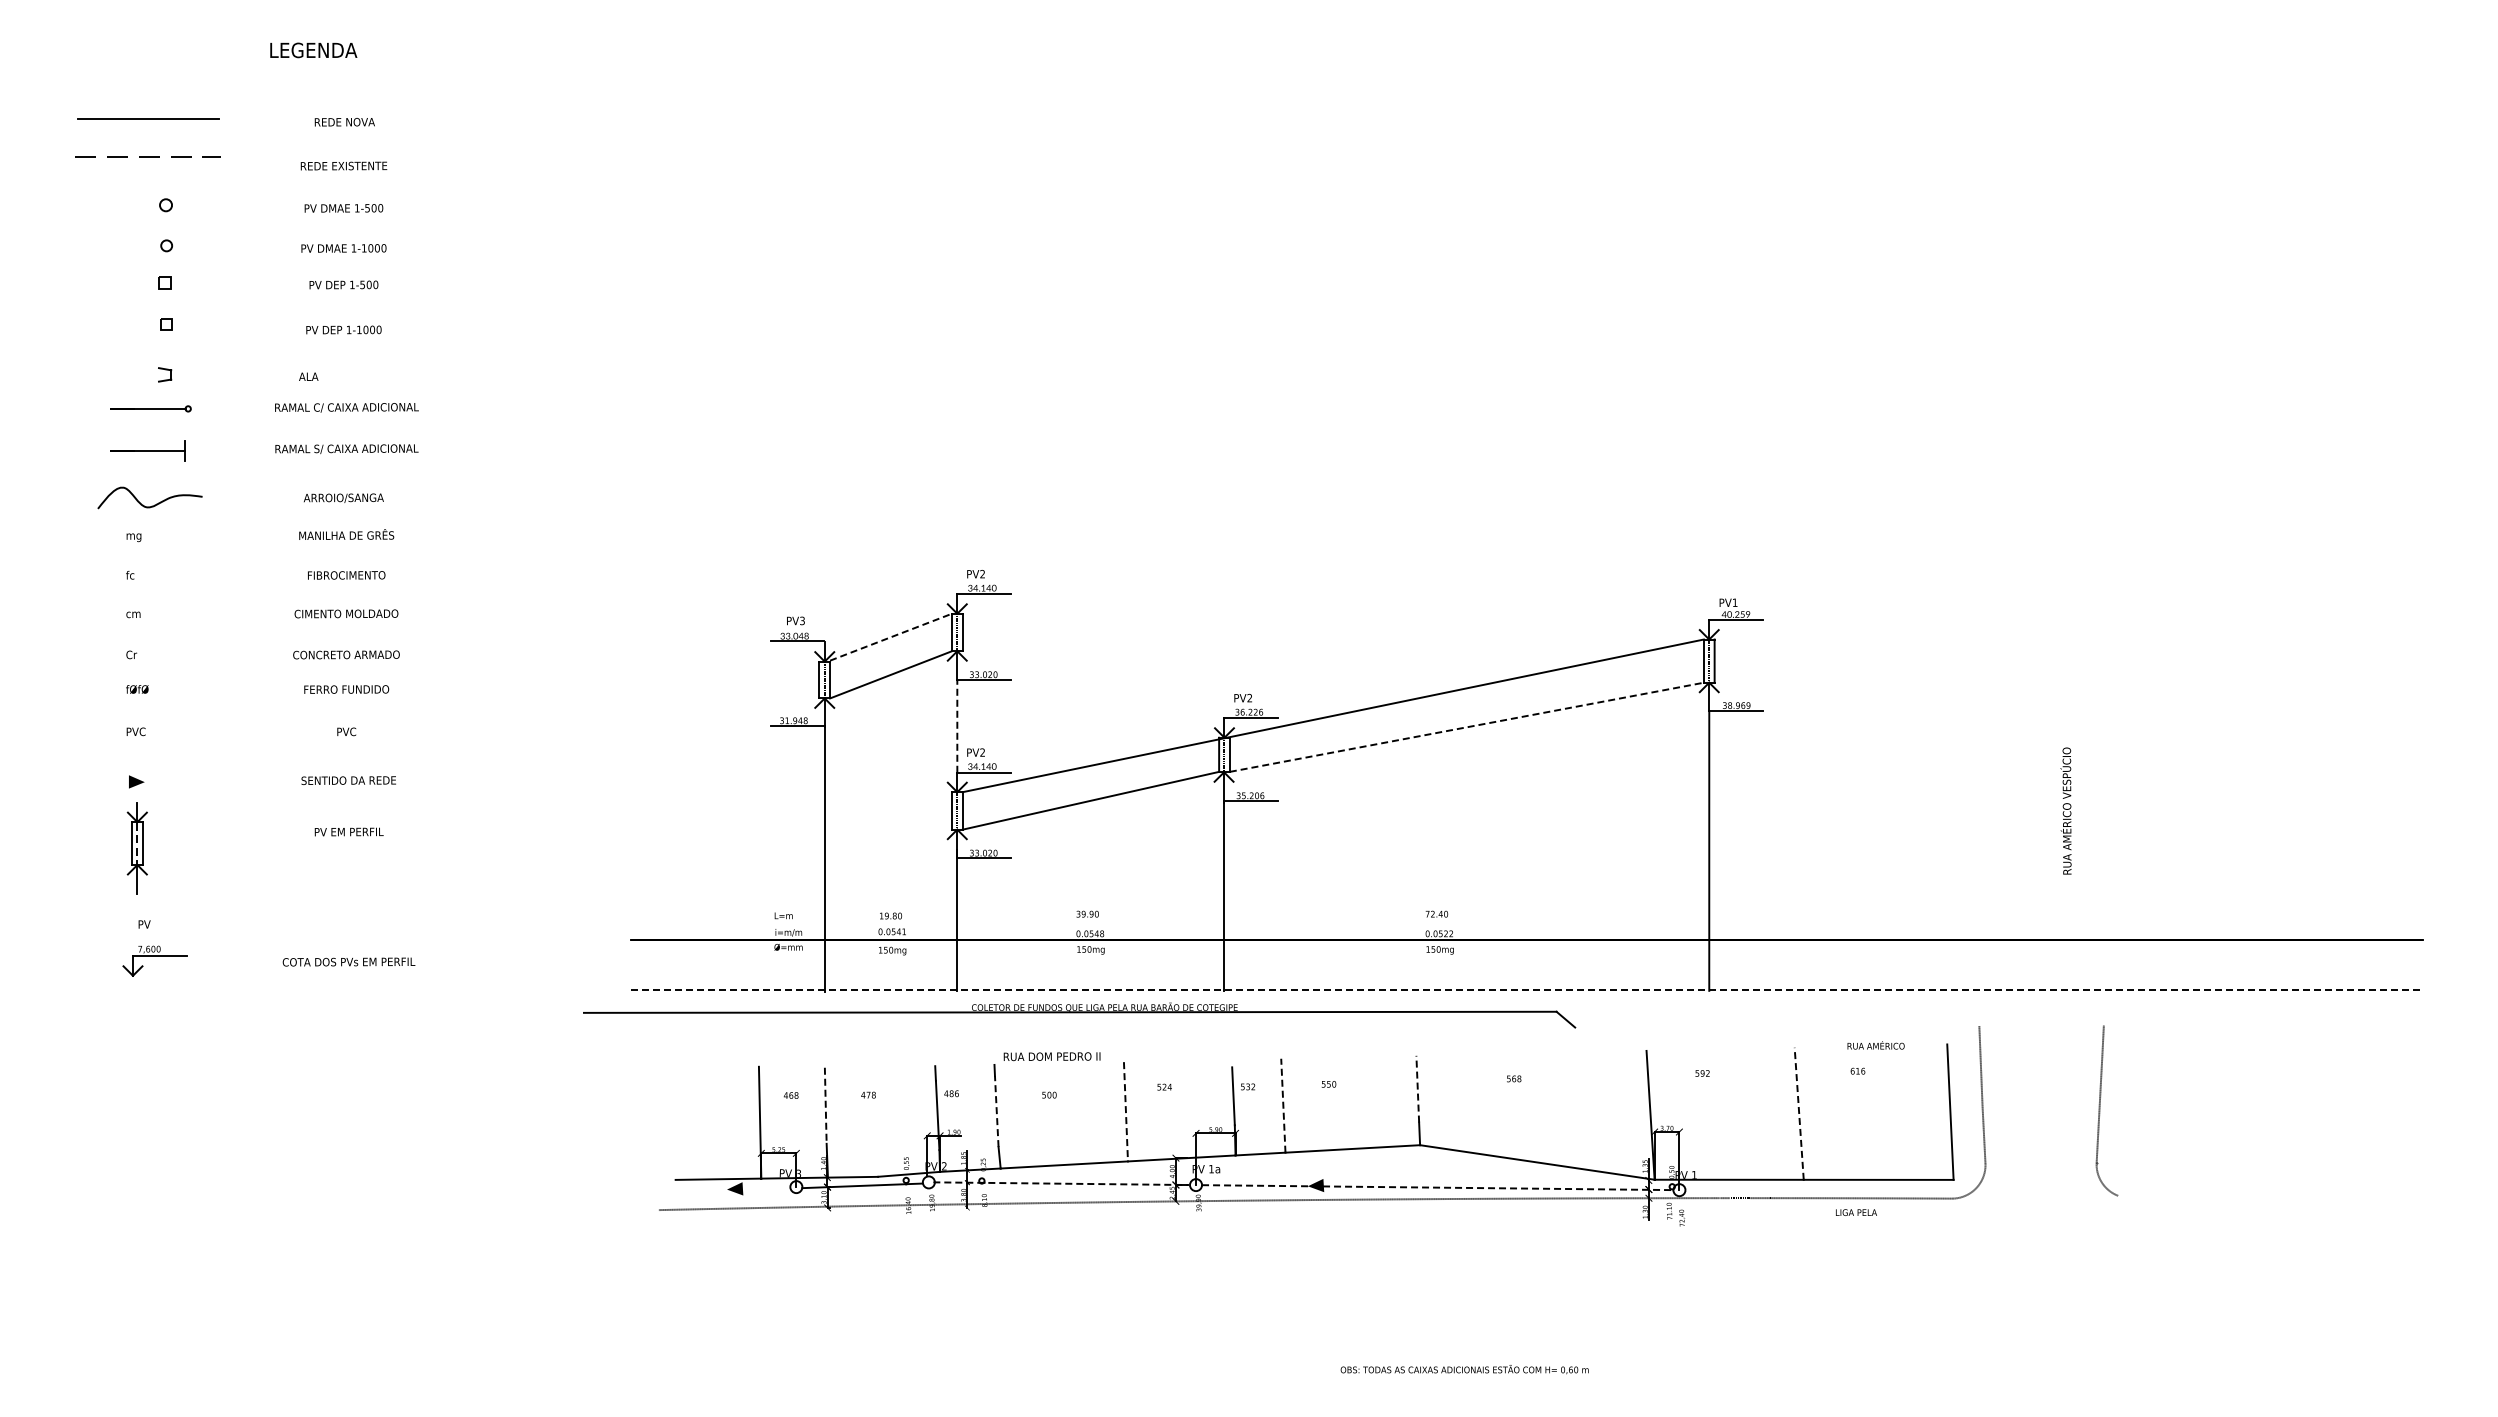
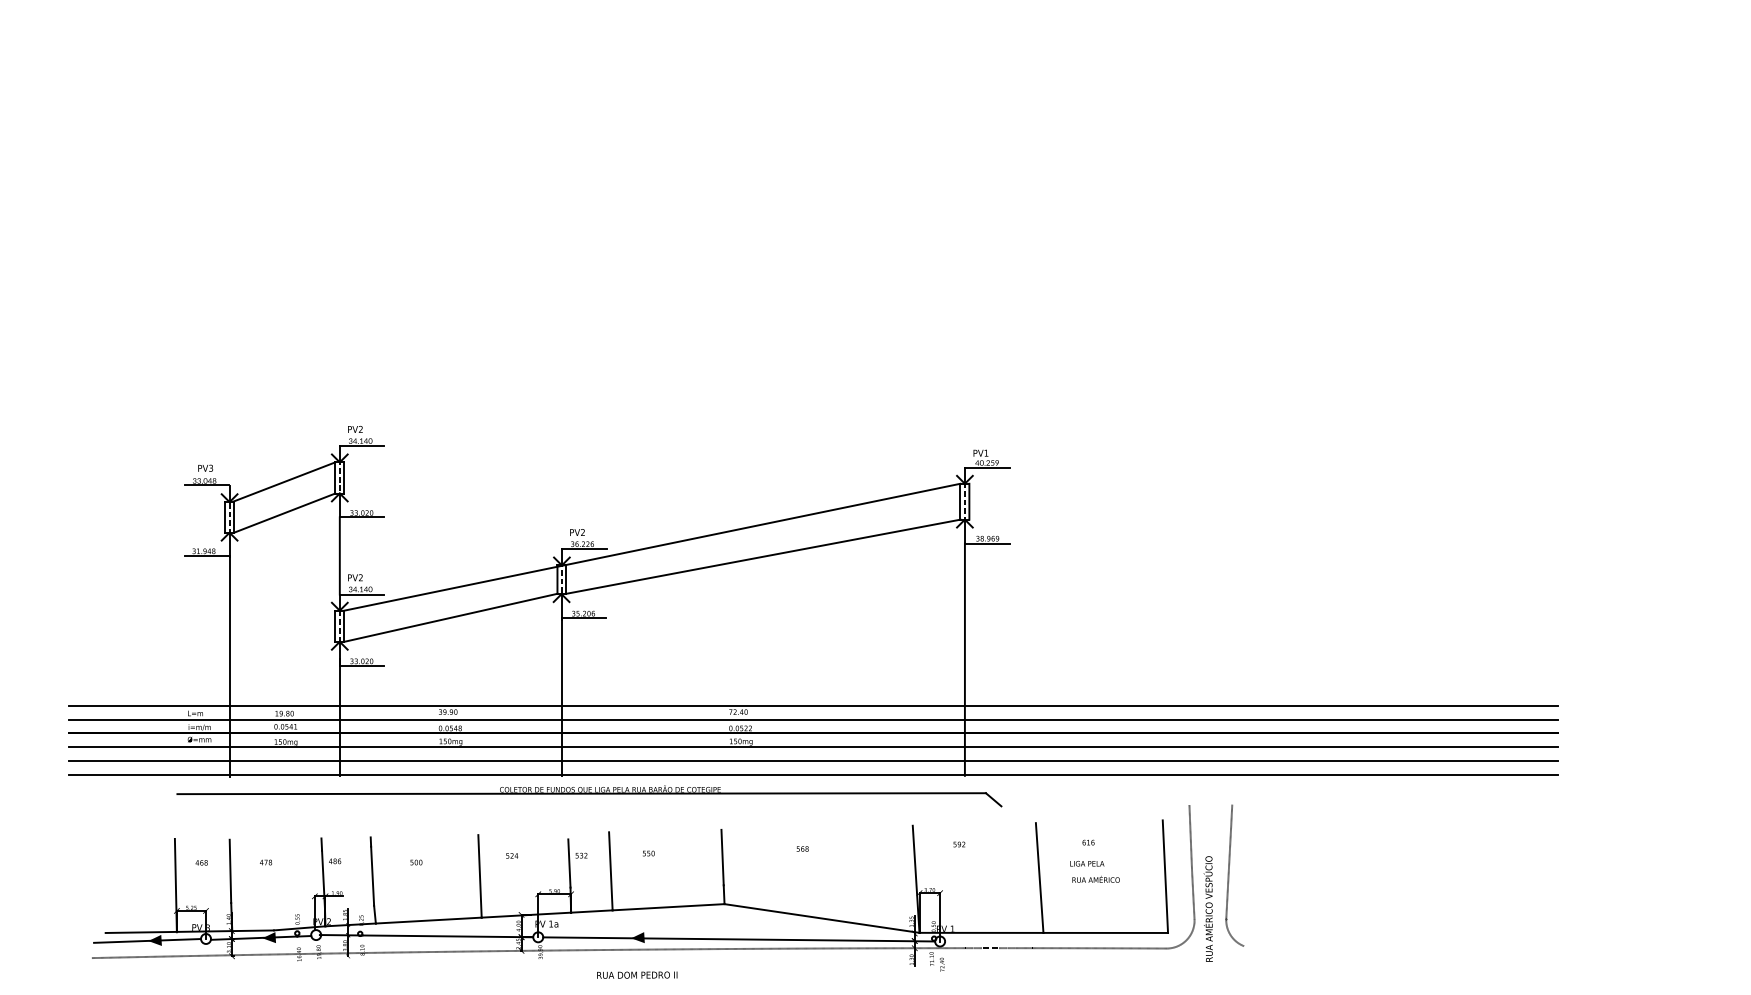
line: (891, 637) -> (285, 482), dashed -> solid
line: (957, 725) -> (339, 555), dashed -> solid
line: (1467, 727) -> (763, 556), dashed -> solid
text: (2065, 810) -> (1207, 908), moved
line: (1526, 906) -> (812, 705), added
line: (1526, 923) -> (812, 719), added
line: (1526, 956) -> (812, 747), added
line: (1526, 973) -> (812, 761), added
line: (1526, 990) -> (812, 775), dashed -> solid
part: (1079, 1015) -> (589, 796), moved
text: (1875, 1045) -> (1095, 879), moved
text: (1051, 1056) -> (636, 975), moved
line: (1417, 1088) -> (722, 857), dashed -> solid
line: (1283, 1105) -> (610, 871), dashed -> solid
line: (825, 1106) -> (230, 871), dashed -> solid
part: (2106, 1110) -> (1234, 875), moved
line: (996, 1111) -> (372, 876), dashed -> solid
line: (1125, 1111) -> (479, 876), dashed -> solid
line: (1799, 1113) -> (1039, 877), dashed -> solid
line: (1060, 1183) -> (425, 935), dashed -> solid
fill: (872, 1185) -> (269, 937), added
line: (1437, 1187) -> (739, 939), dashed -> solid
line: (725, 1189) -> (147, 940), added
text: (1856, 1212) -> (1087, 863), moved

